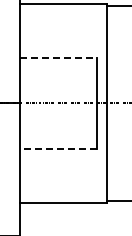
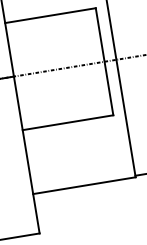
line: (58, 58) -> (50, 15), dashed -> solid
line: (58, 148) -> (68, 122), dashed -> solid

